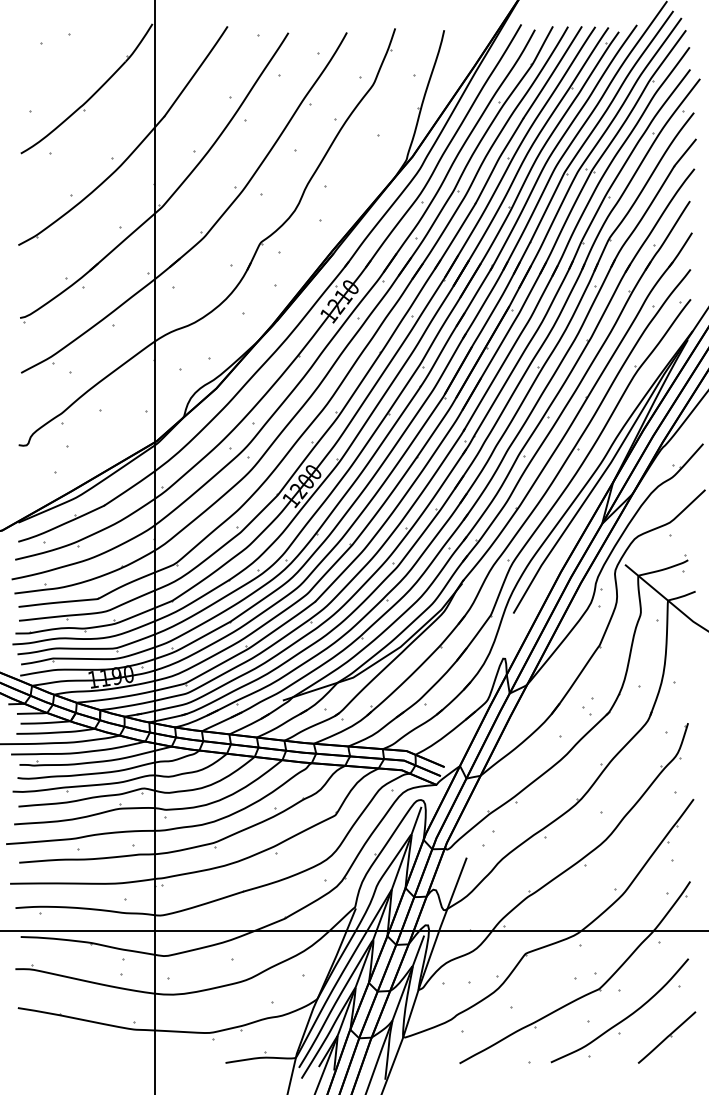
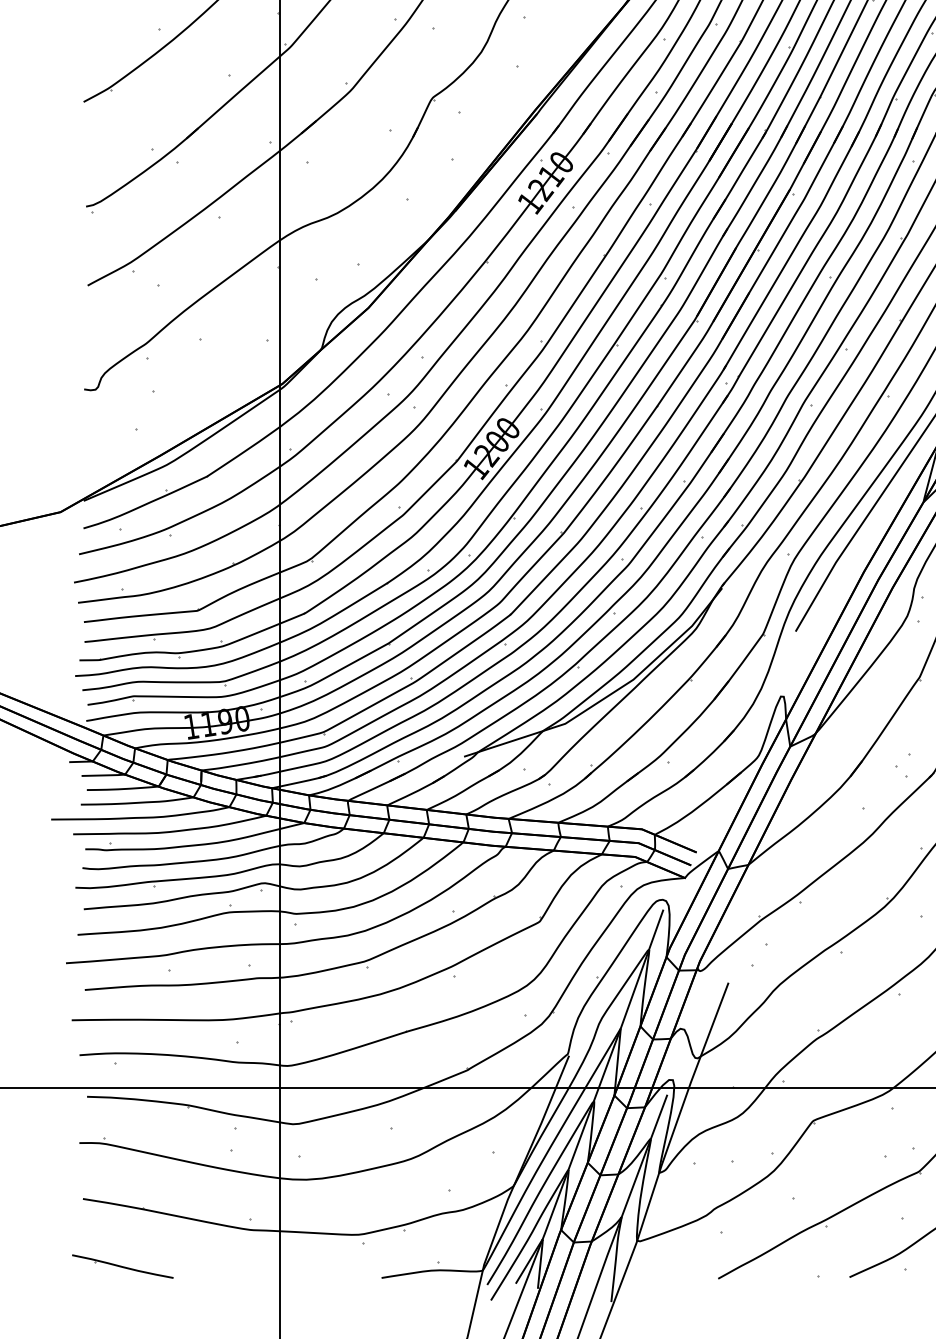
part: (45, 1054) -> (122, 1265), added

